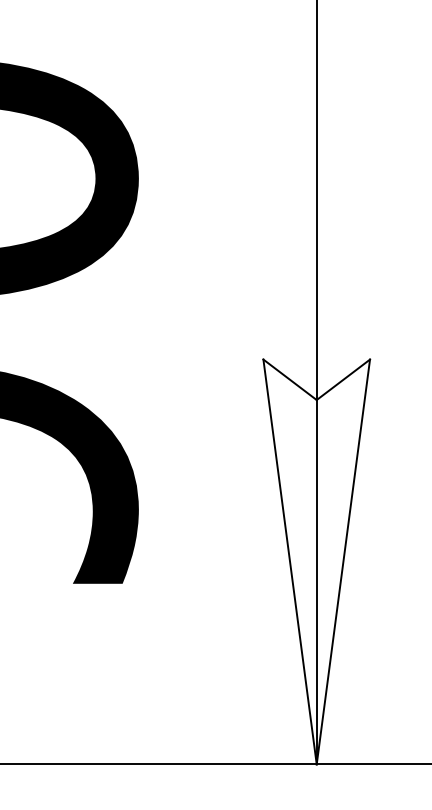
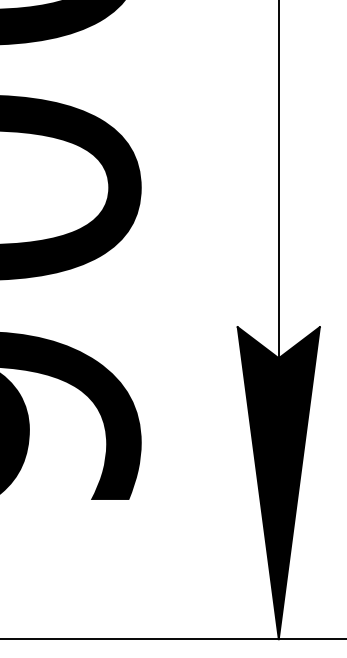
fill: (316, 562) -> (278, 483), added

